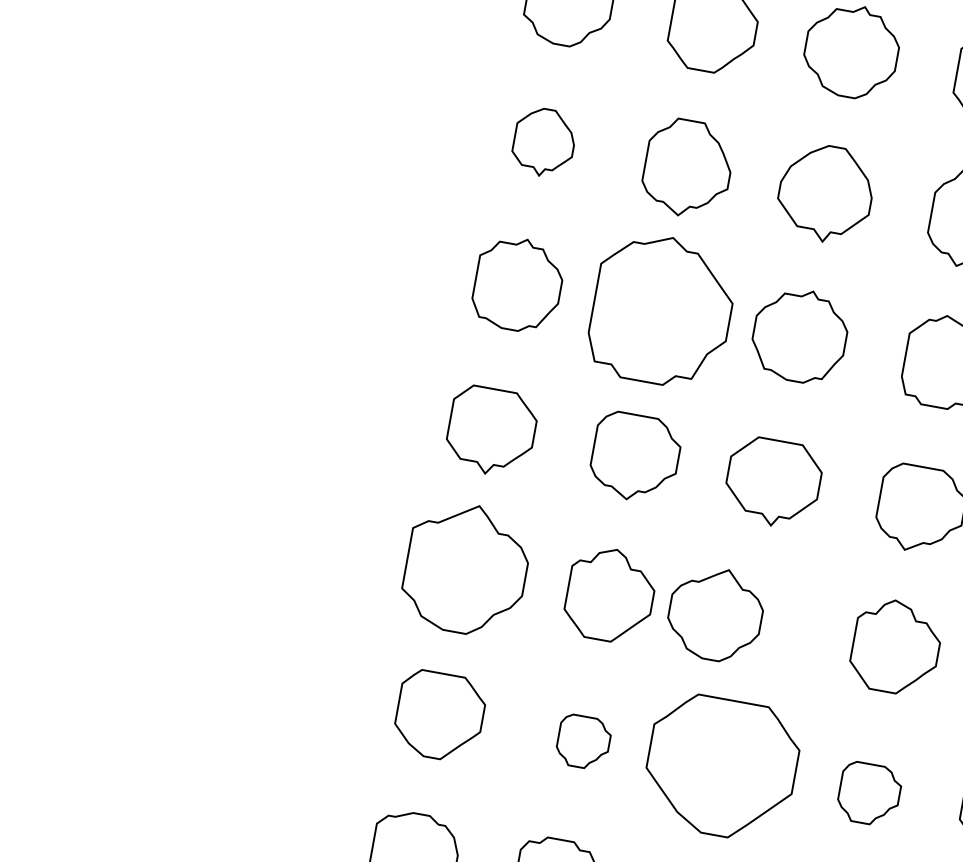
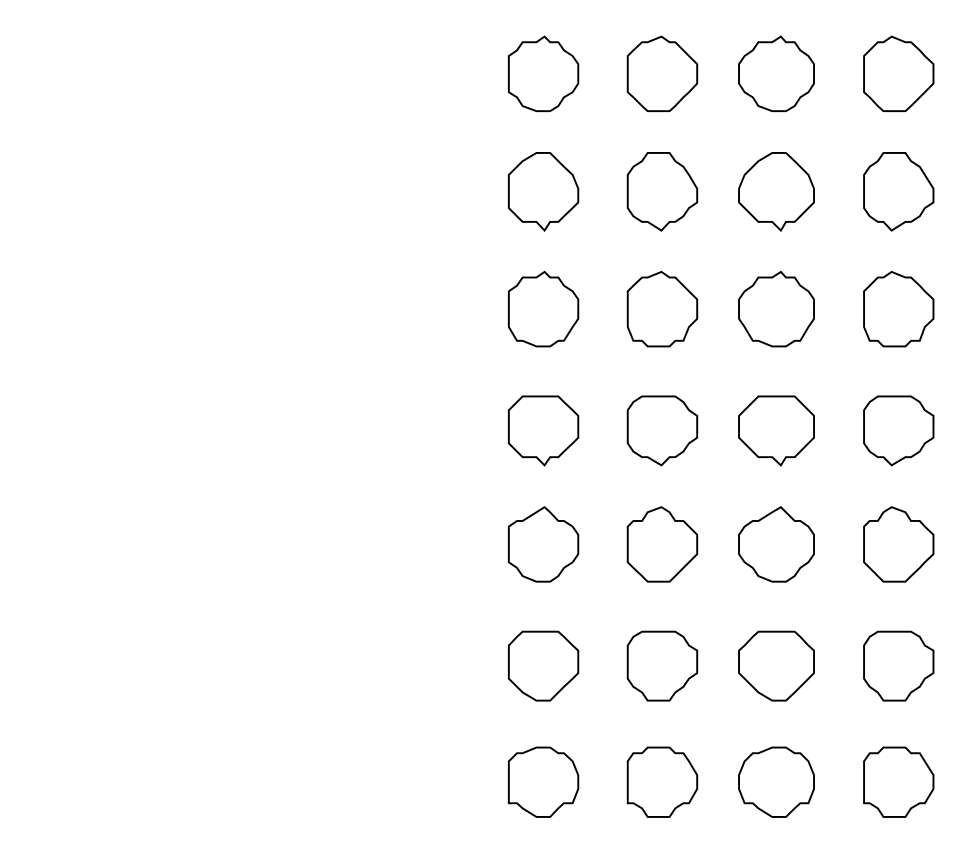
part: (544, 142) -> (543, 191), size x1.43
part: (661, 311) -> (662, 309), size x0.62
part: (466, 569) -> (543, 544), size x0.71
part: (715, 614) -> (776, 544), moved
part: (583, 741) -> (662, 665), size x1.67
part: (721, 766) -> (776, 665), size x0.62
part: (869, 793) -> (898, 665), size x1.43

